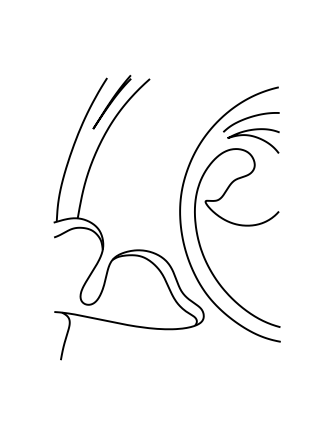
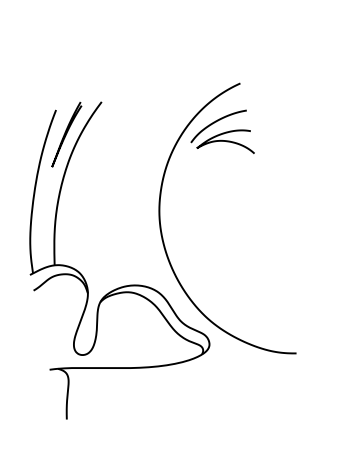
curve: (240, 226) -> (229, 239), removed

